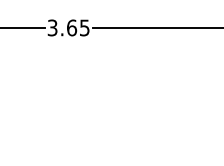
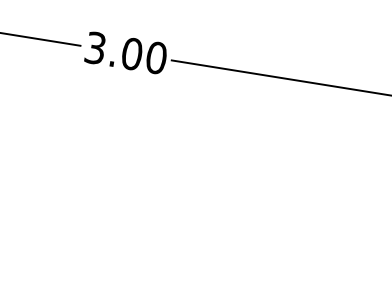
text: (78, 27) -> (144, 55), 3.65 -> 3.00

